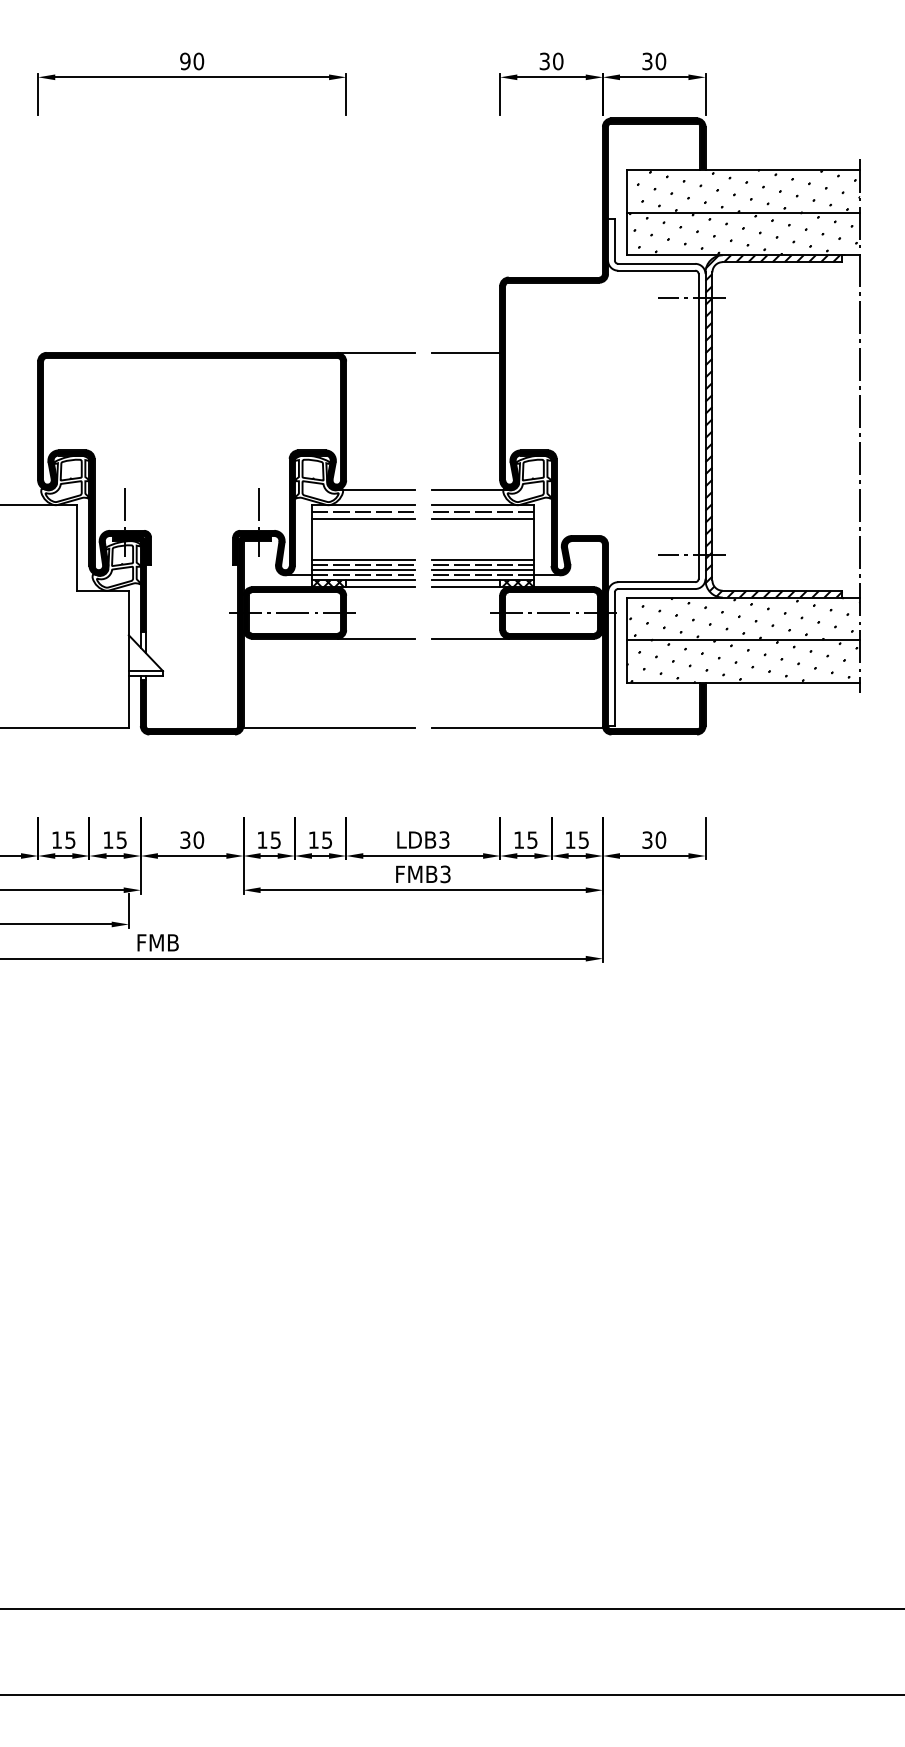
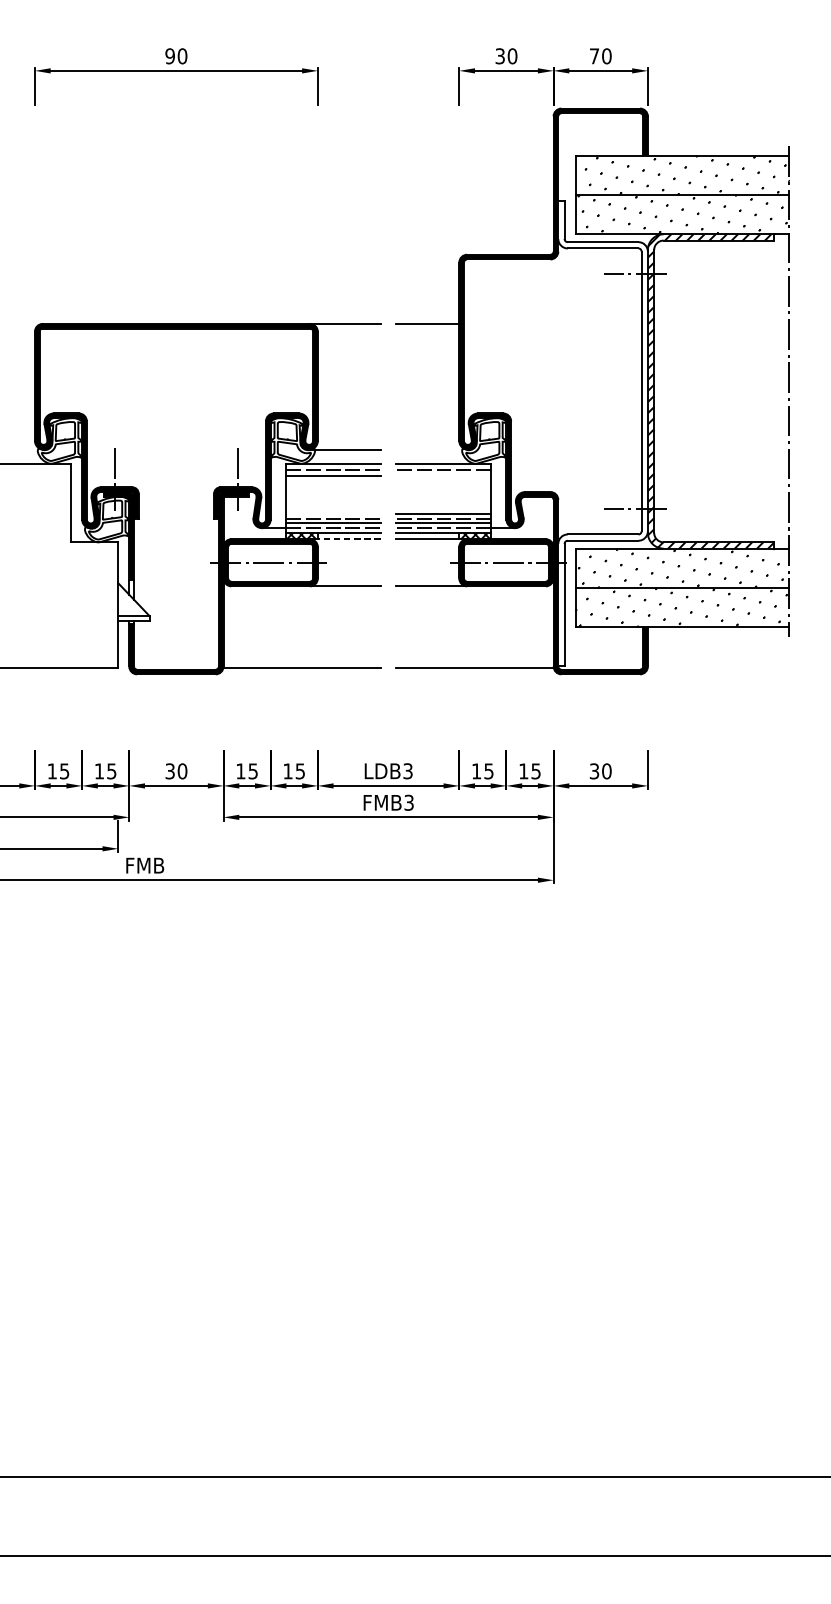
text: (647, 61) -> (594, 56), 30 -> 70
line: (470, 489) -> (432, 449), removed
line: (482, 518) -> (443, 476), removed
line: (362, 559) -> (332, 513), removed
line: (379, 587) -> (348, 539), solid -> dashed

